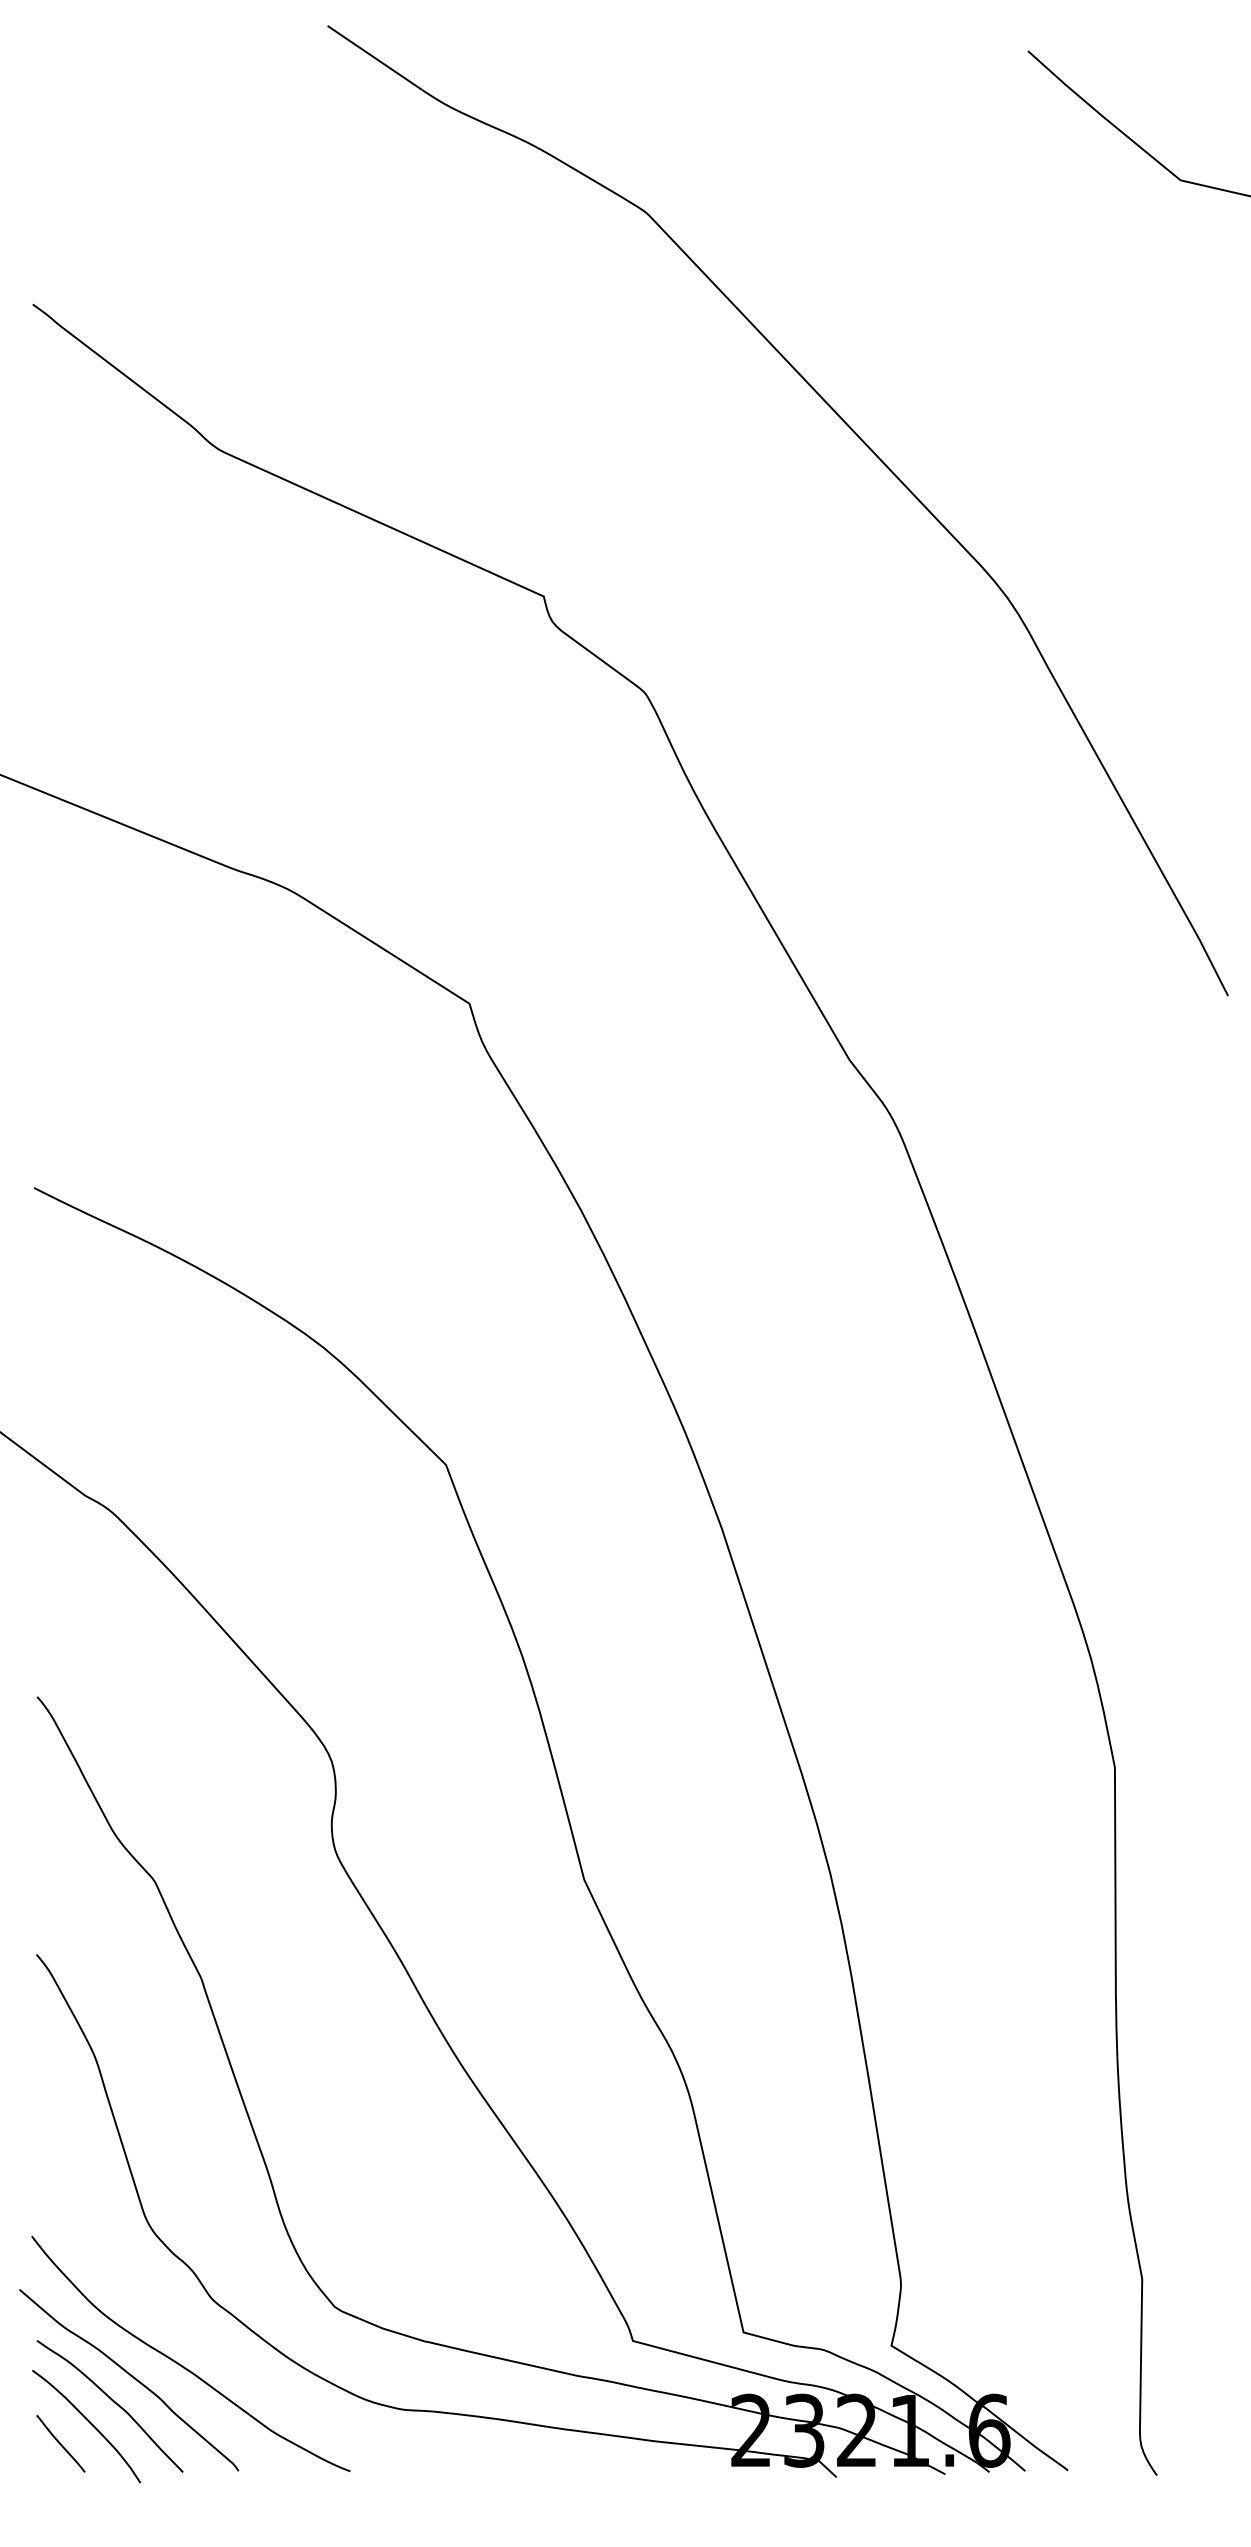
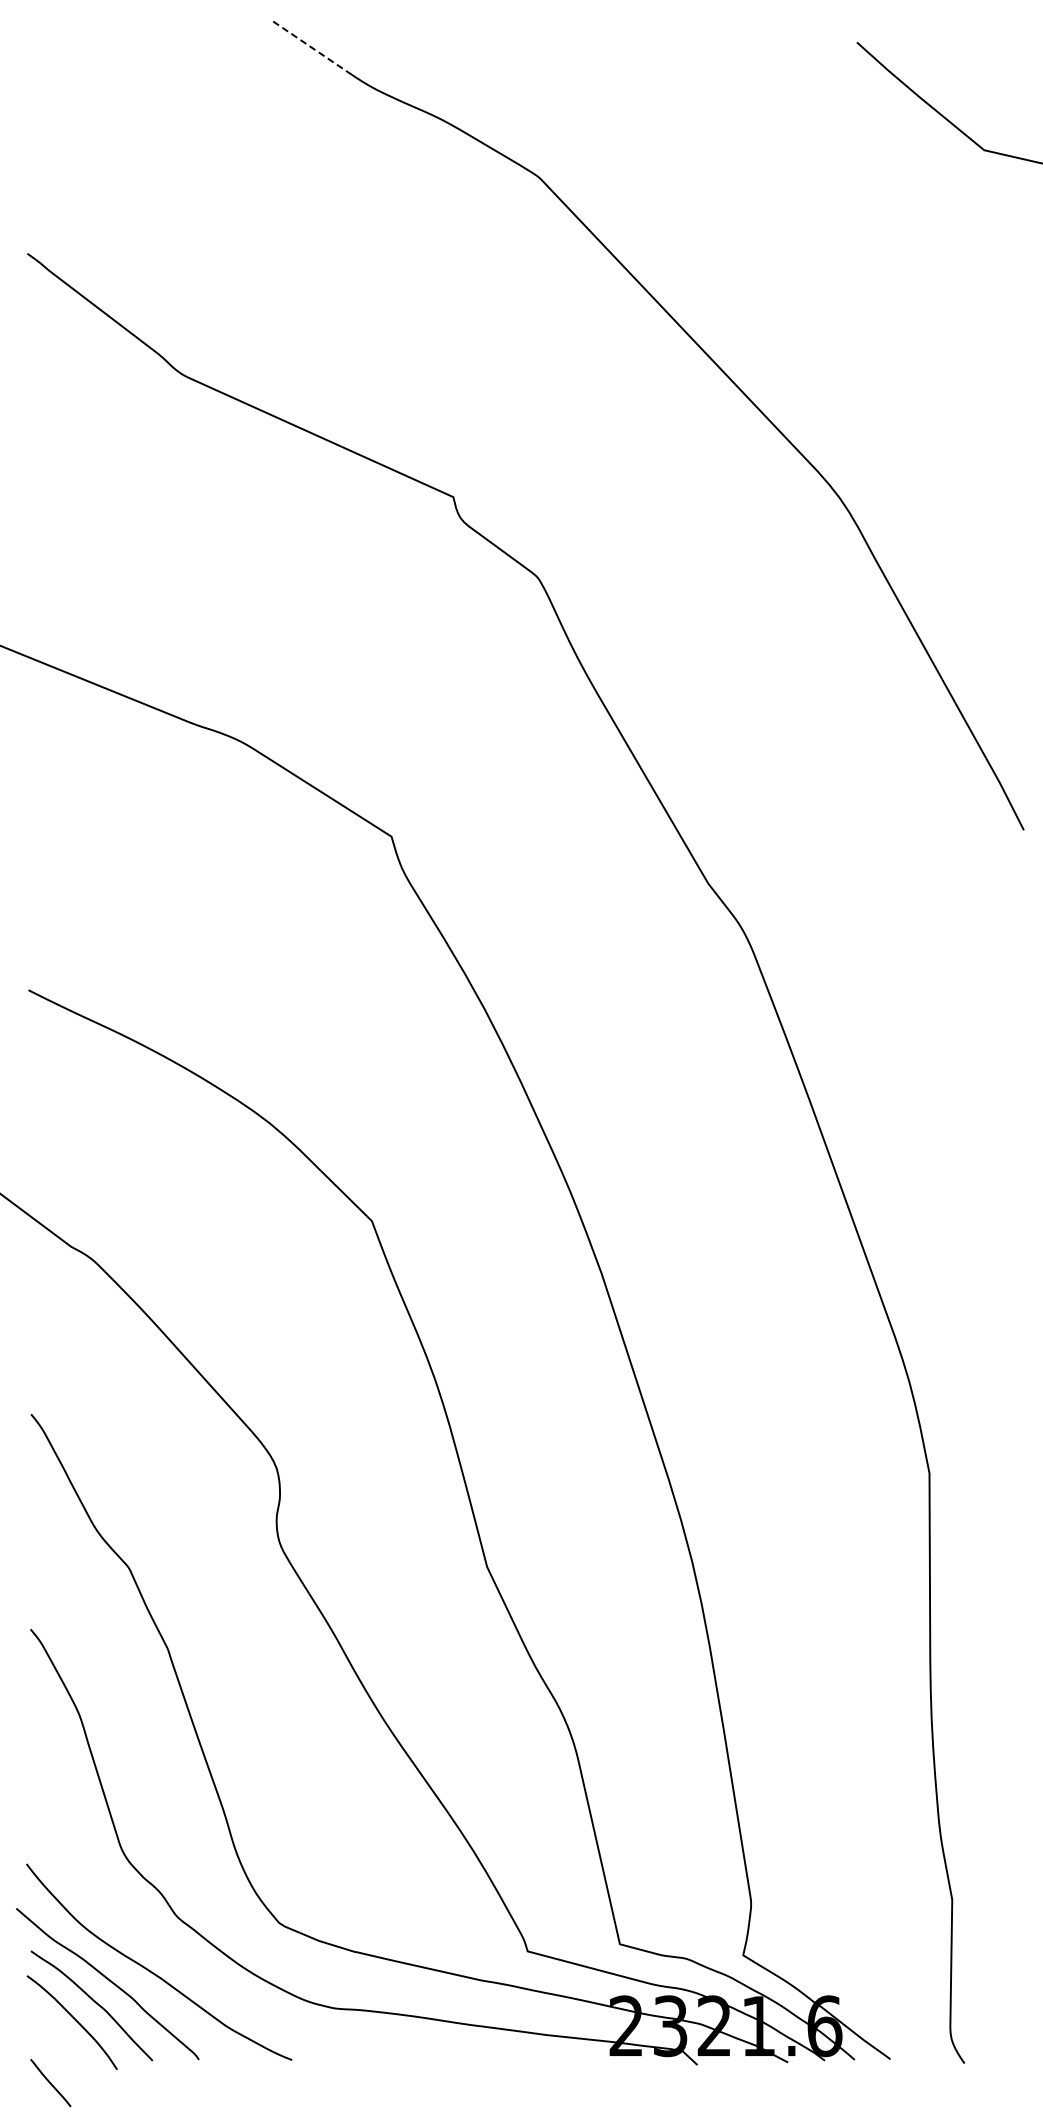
line: (374, 58) -> (312, 48), solid -> dashed
line: (60, 2444) -> (50, 2083), moved

